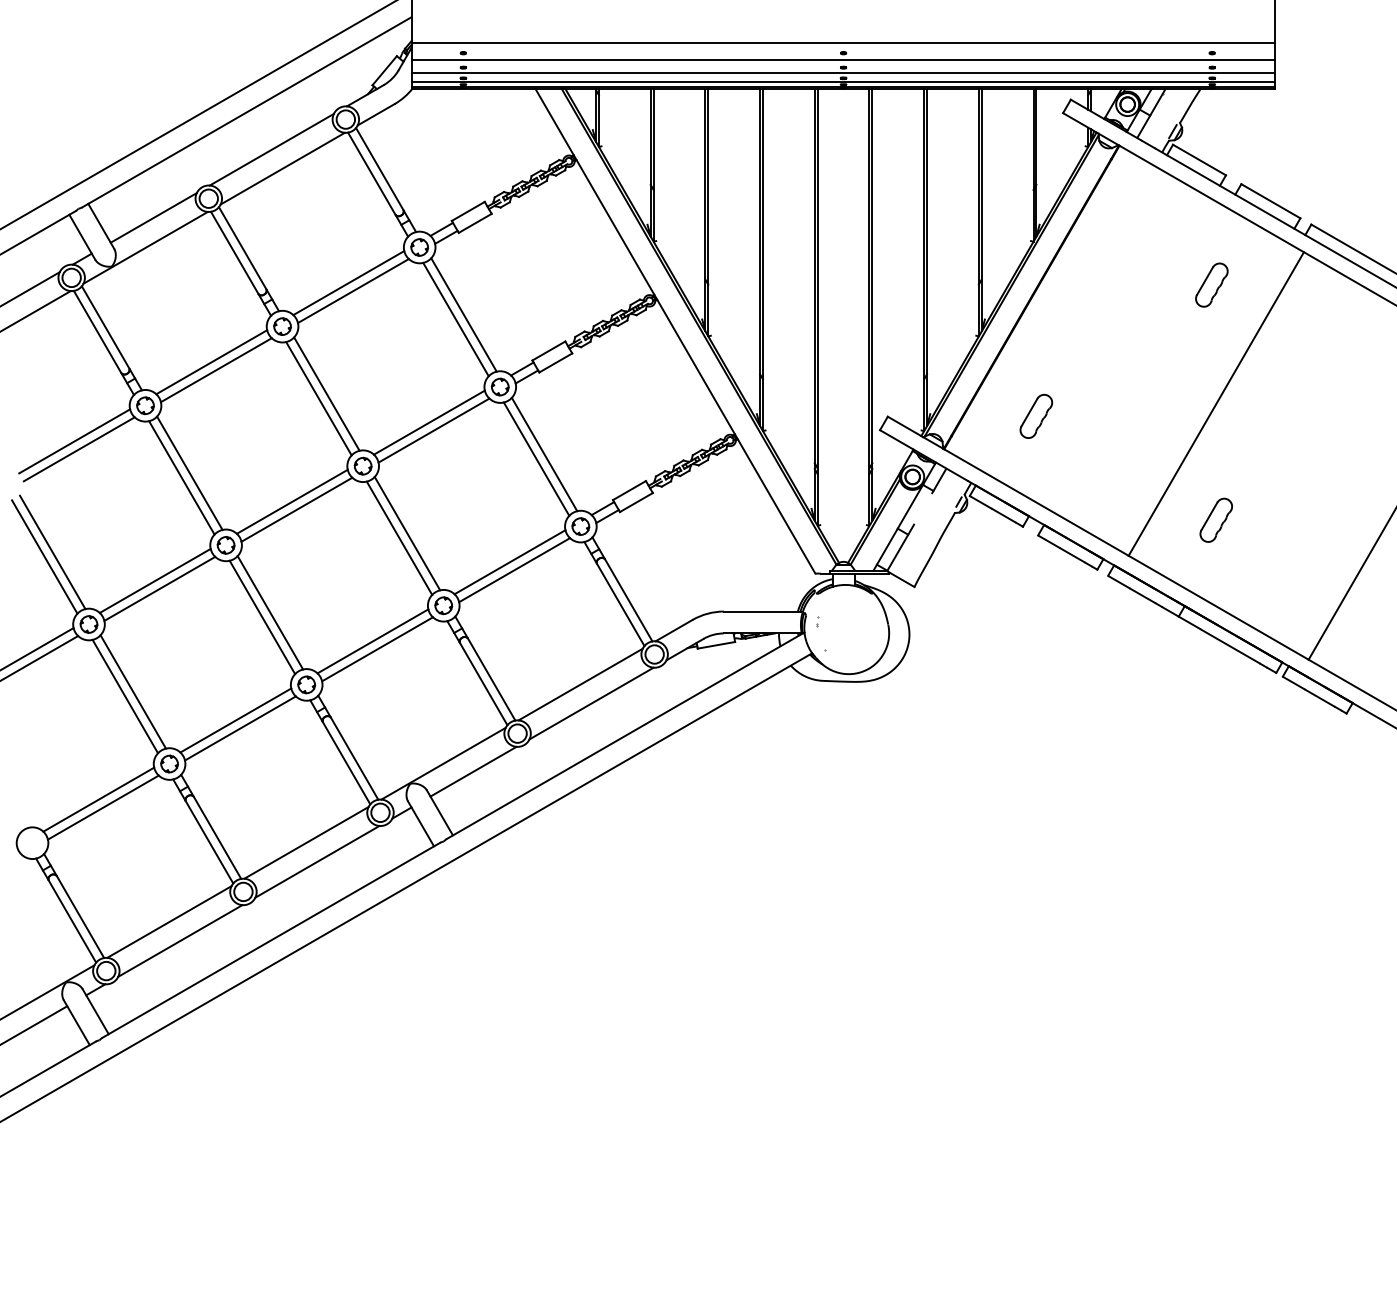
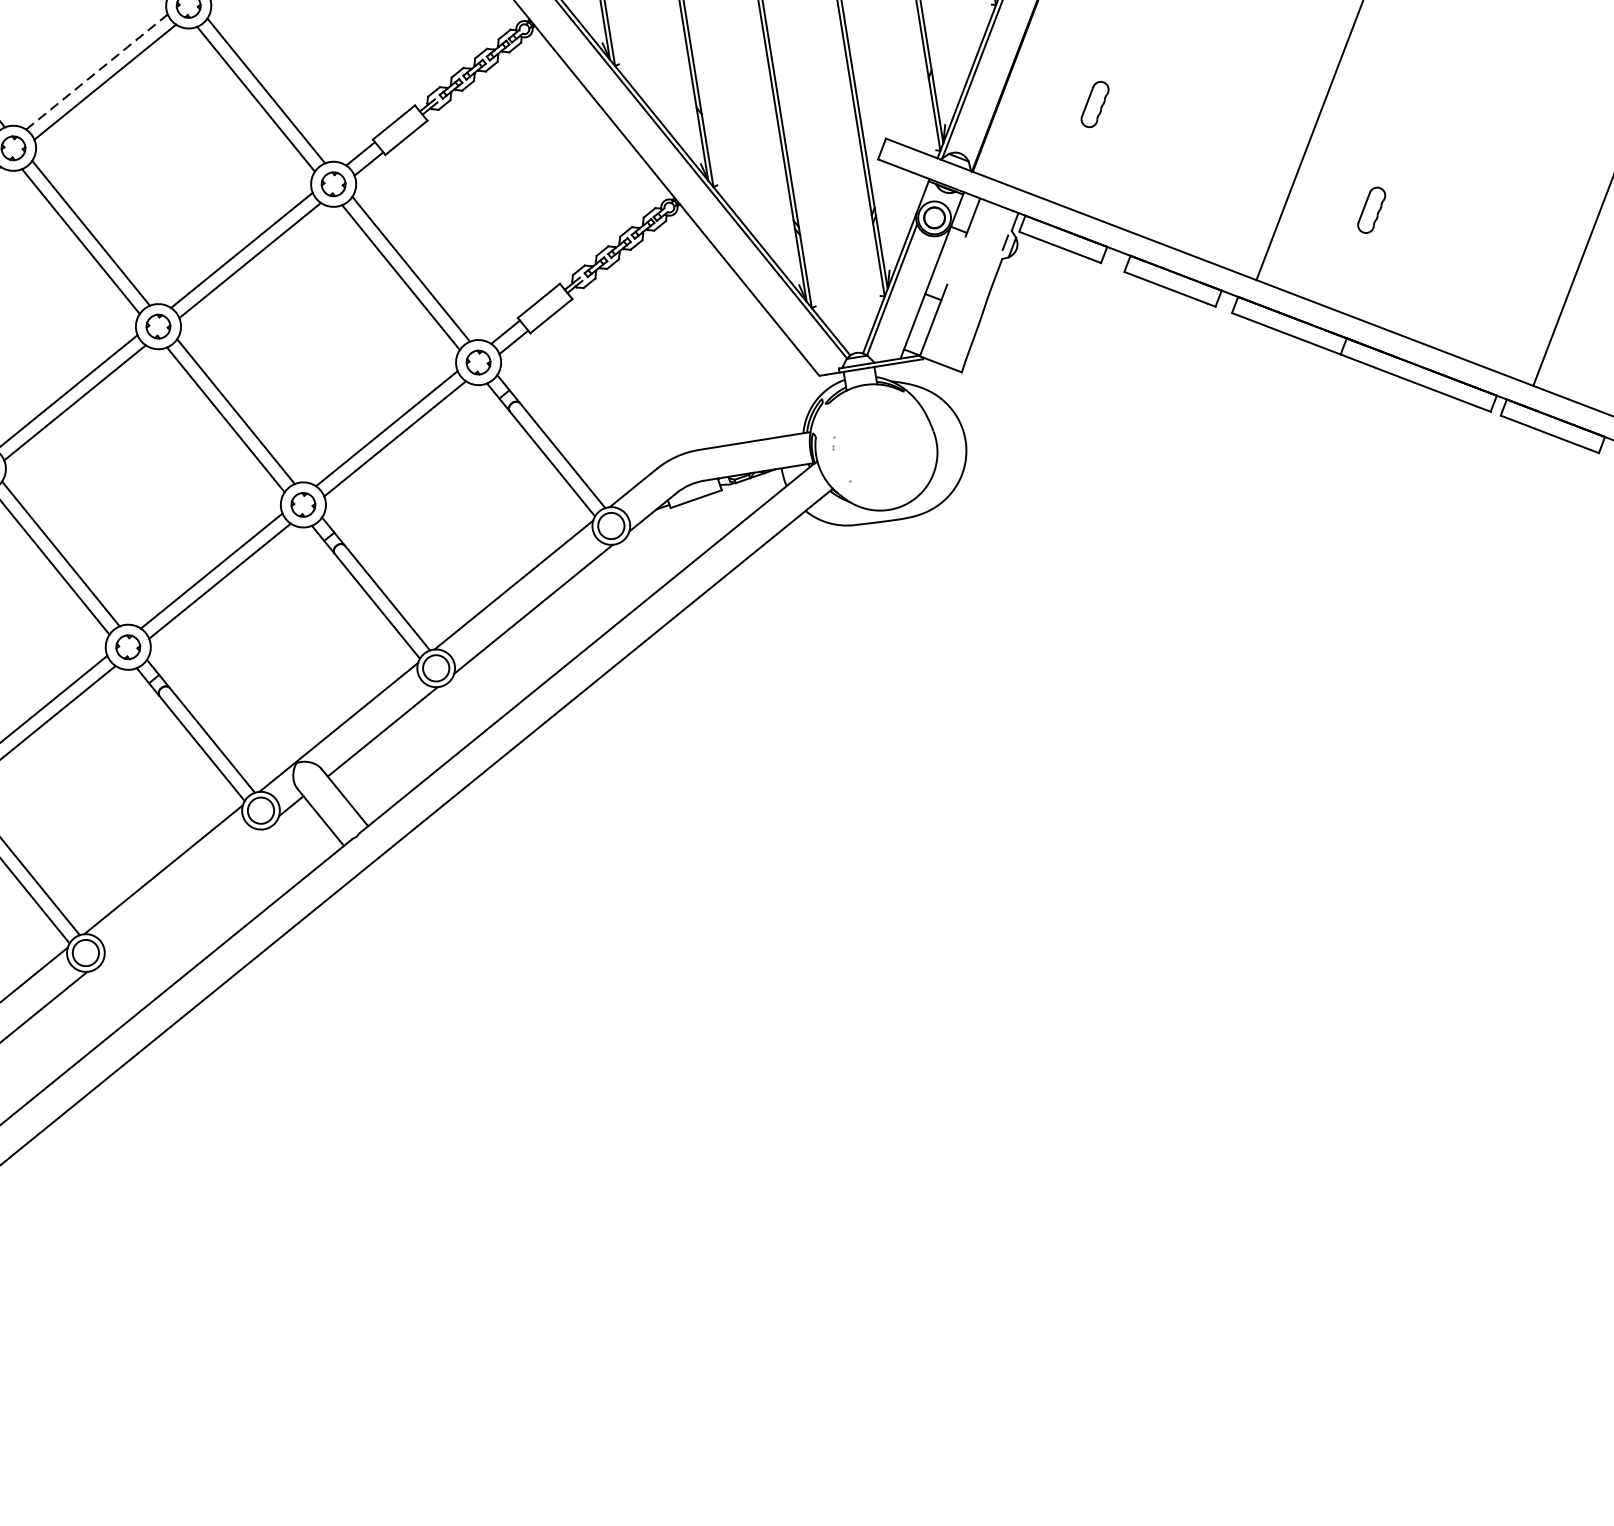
line: (349, 282) -> (97, 71), solid -> dashed
part: (1036, 415) -> (1095, 103), size x0.7
part: (1215, 519) -> (1370, 209), size x0.7
line: (317, 861) -> (183, 893), removed

